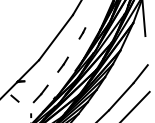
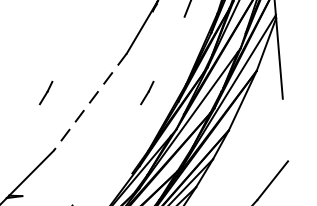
line: (35, 33) -> (46, 93), added
line: (55, 38) -> (89, 103), solid -> dashed
line: (62, 64) -> (104, 159), removed

